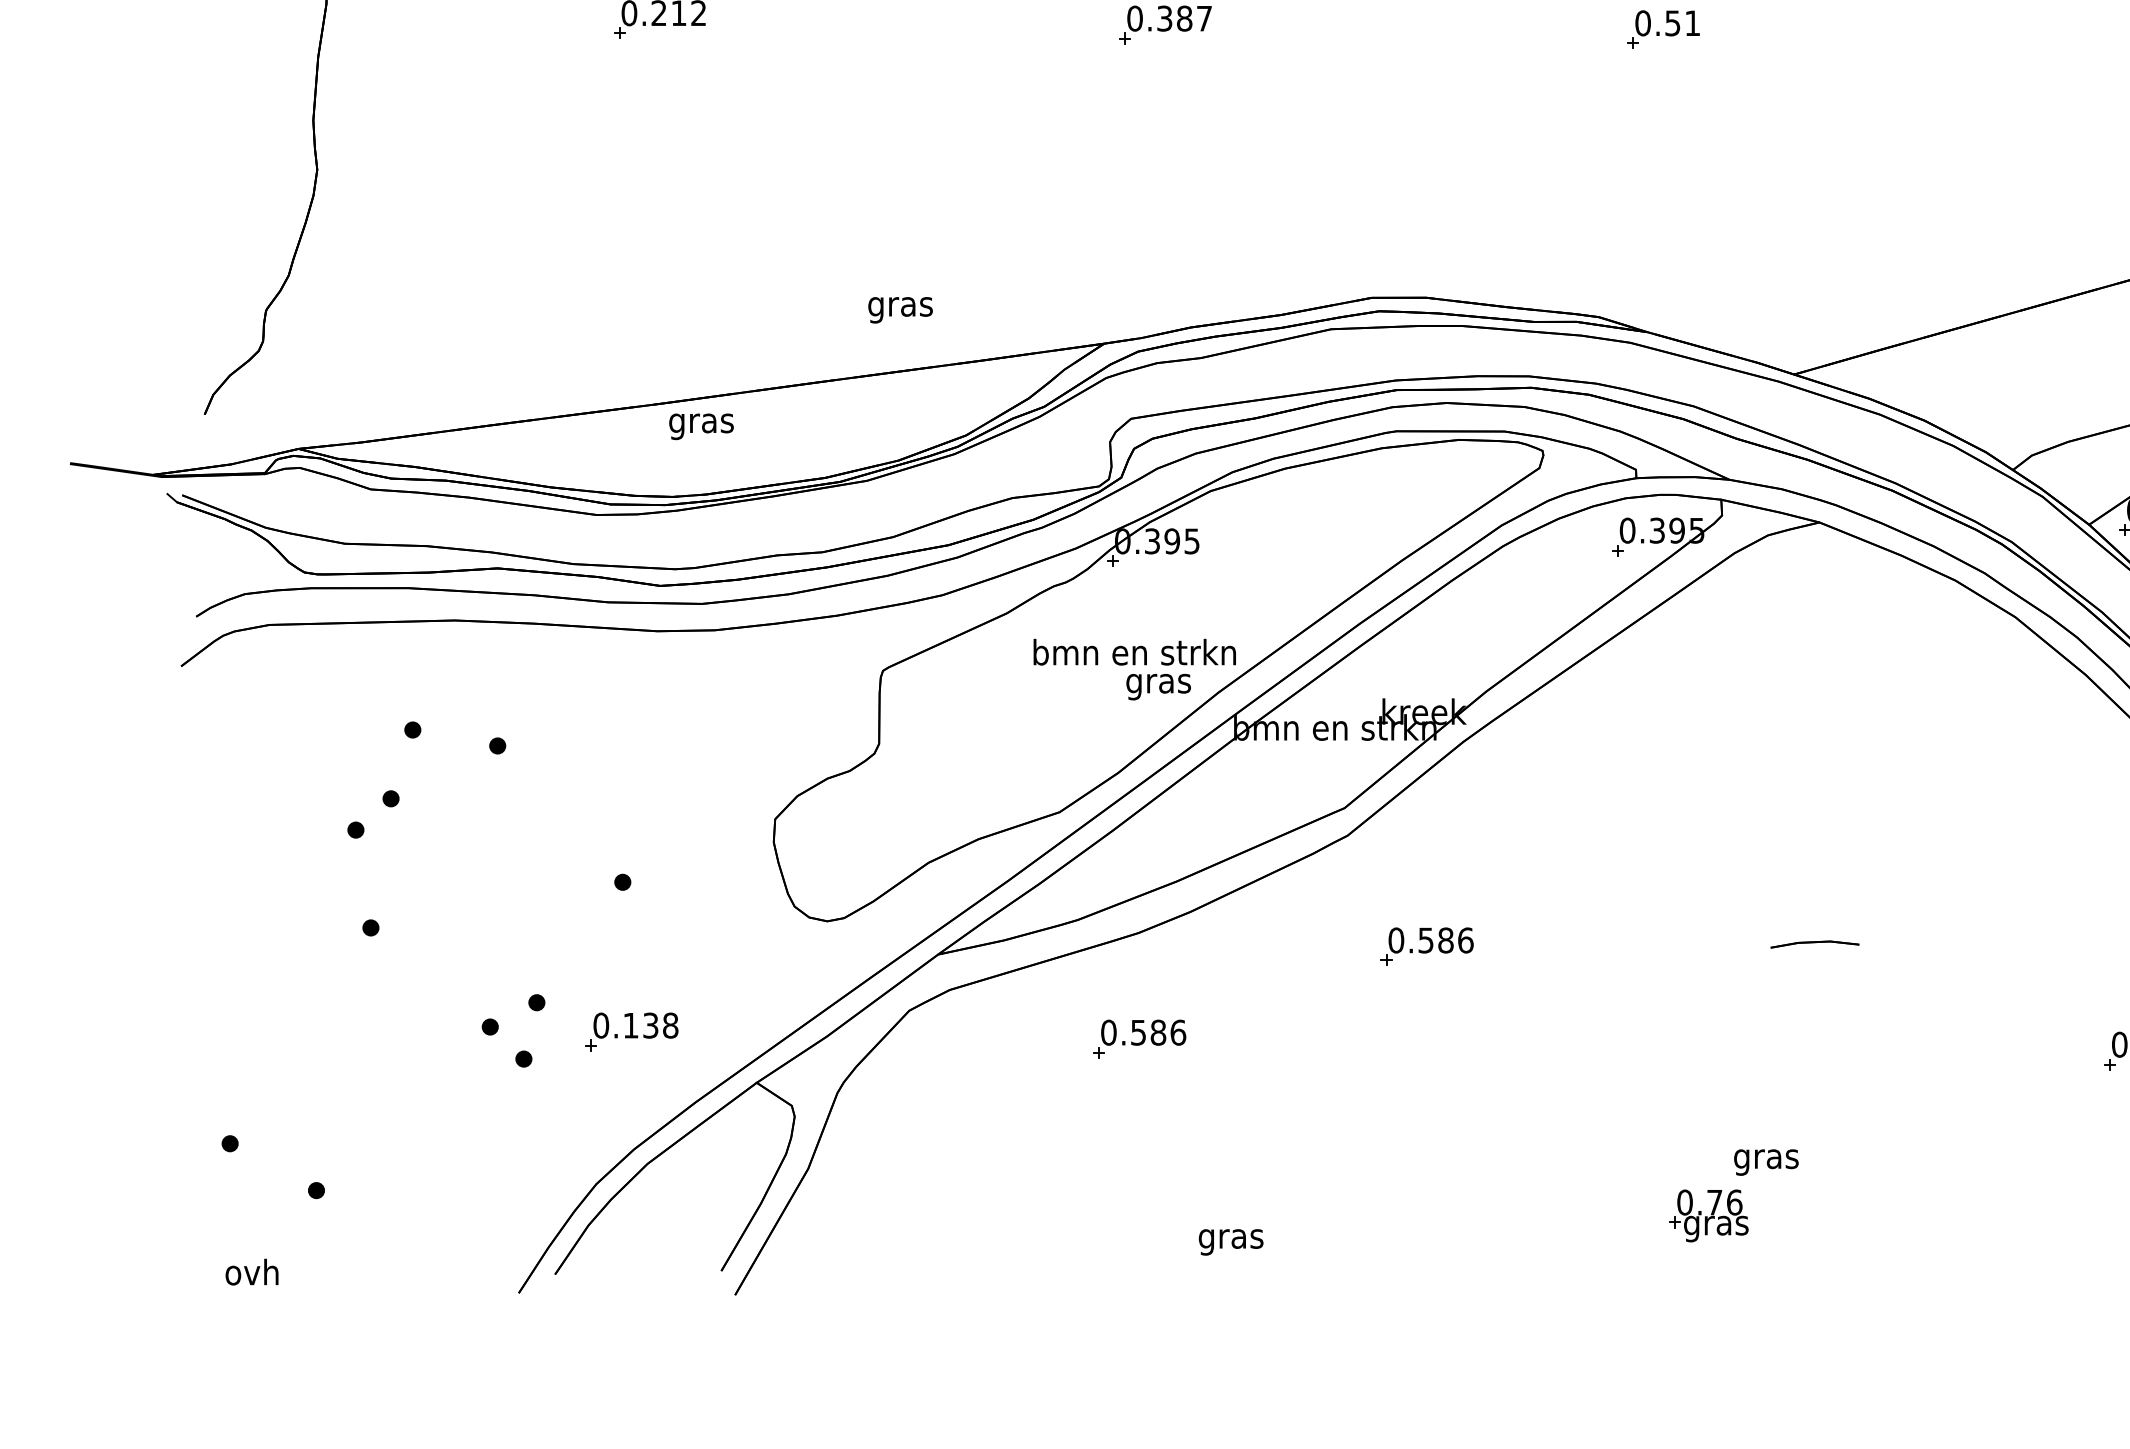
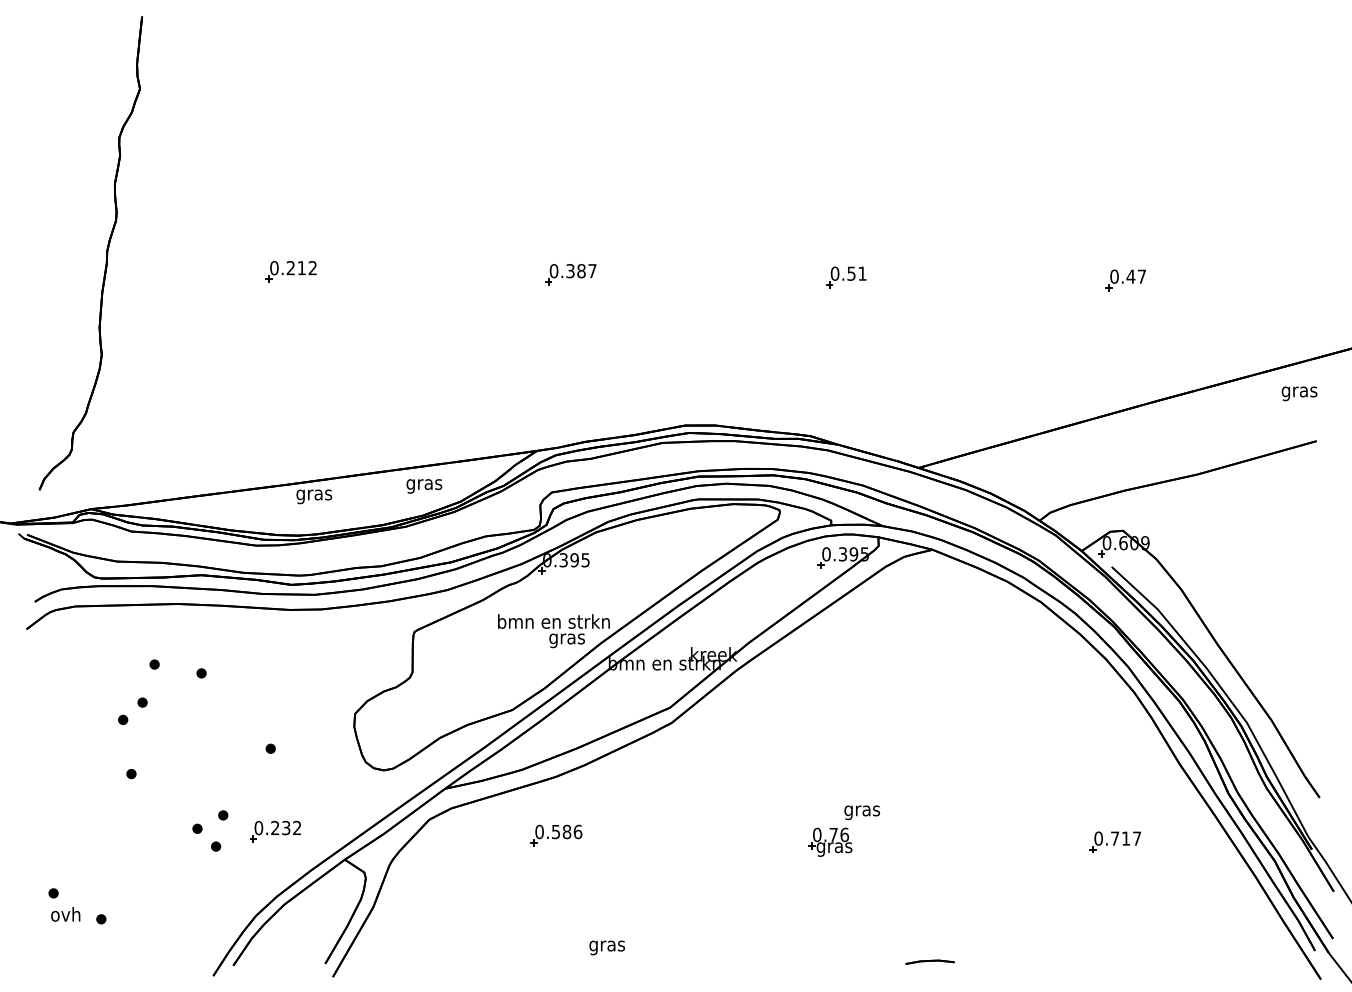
text: (900, 310) -> (424, 486), moved
part: (1813, 943) -> (929, 961), moved
part: (1426, 946) -> (715, 784), removed
text: (651, 1024) -> (286, 827), 0.138 -> 0.232
part: (1734, 1194) -> (844, 830), moved
text: (251, 1272) -> (65, 914), moved

